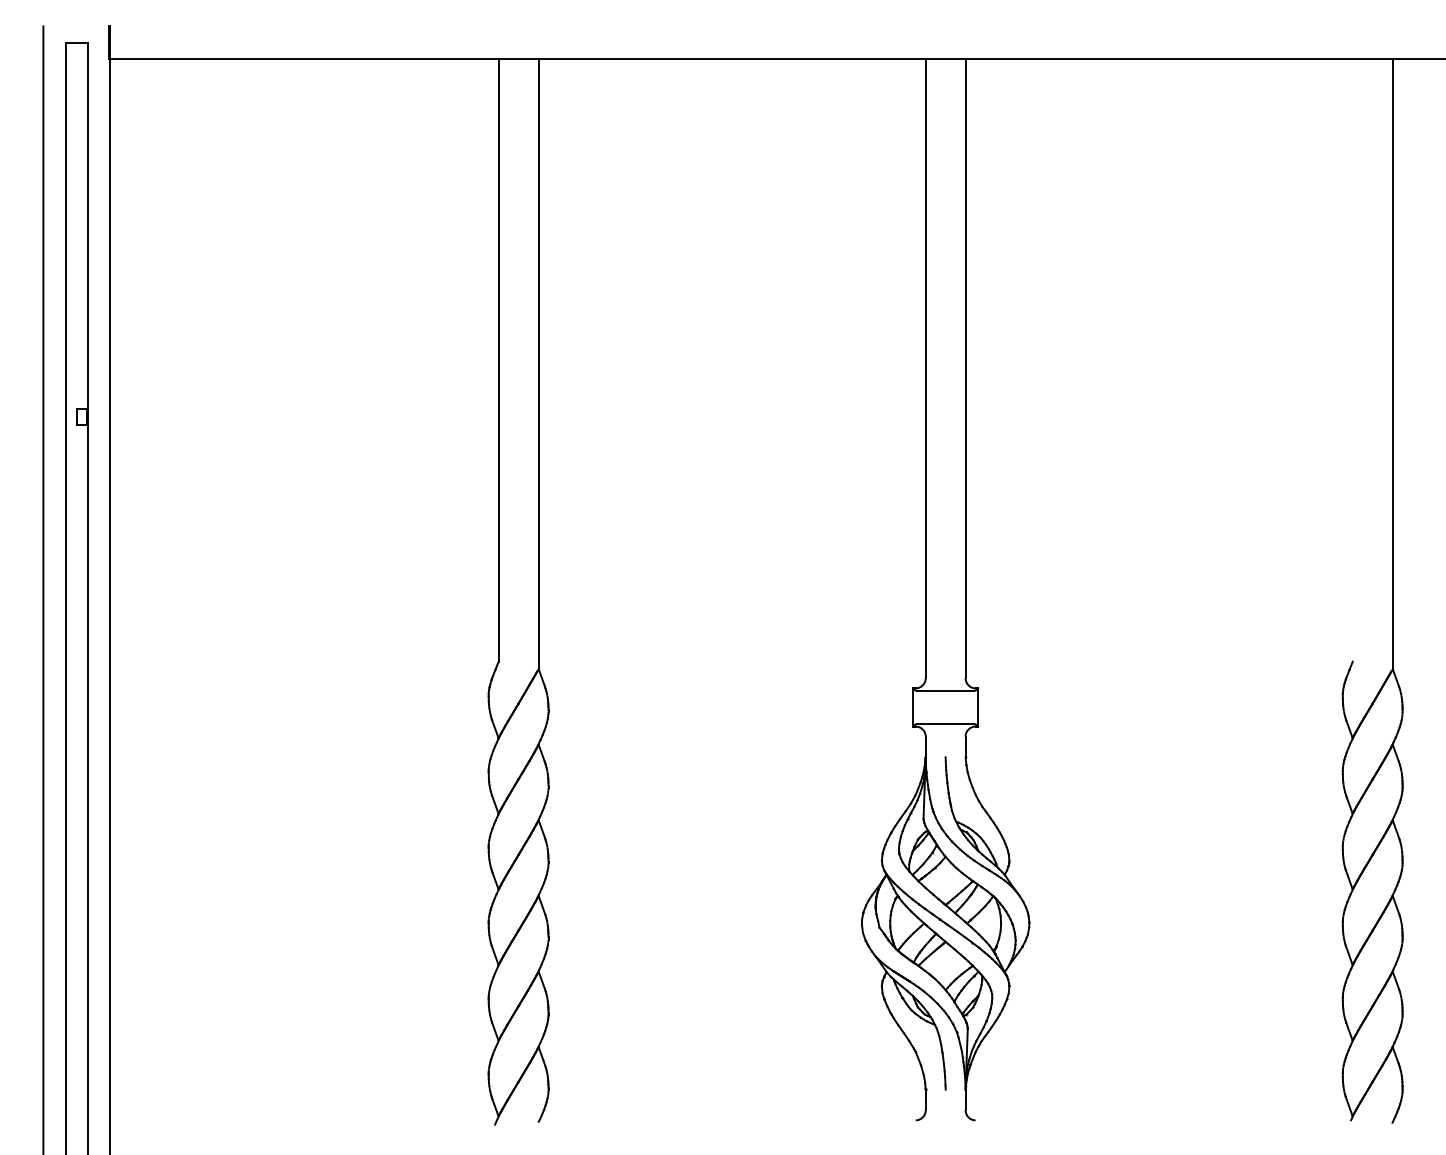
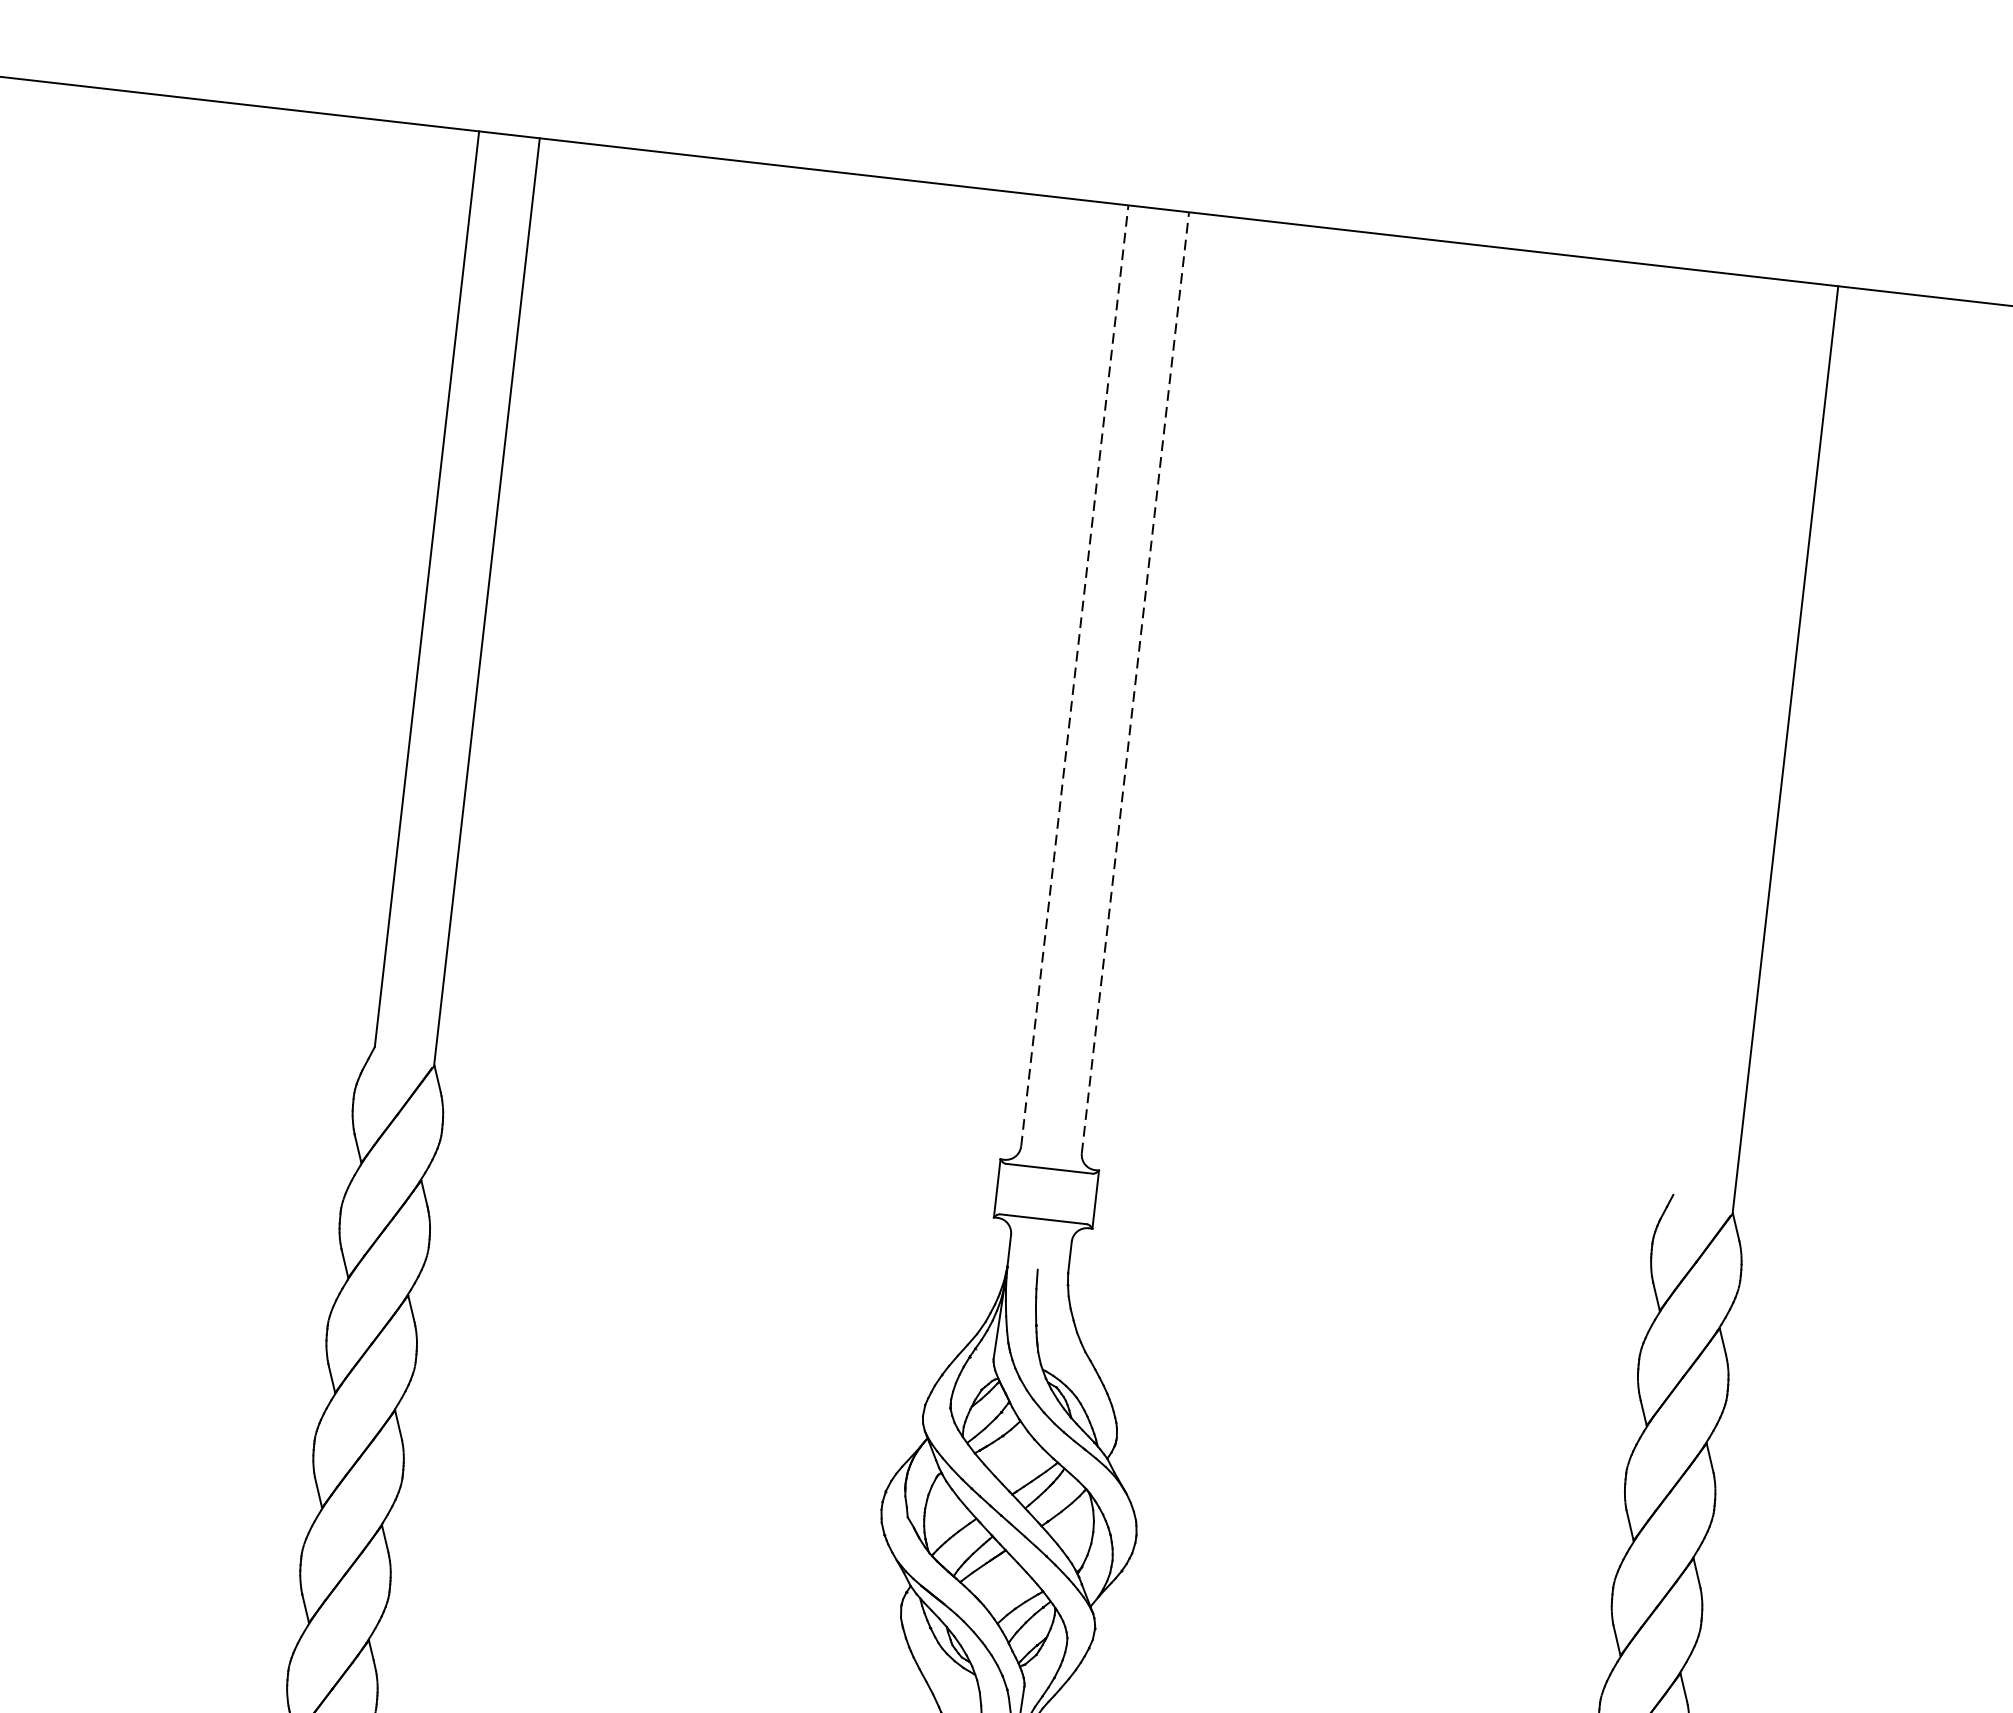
line: (925, 368) -> (1074, 675), solid -> dashed
line: (965, 368) -> (1135, 682), solid -> dashed

